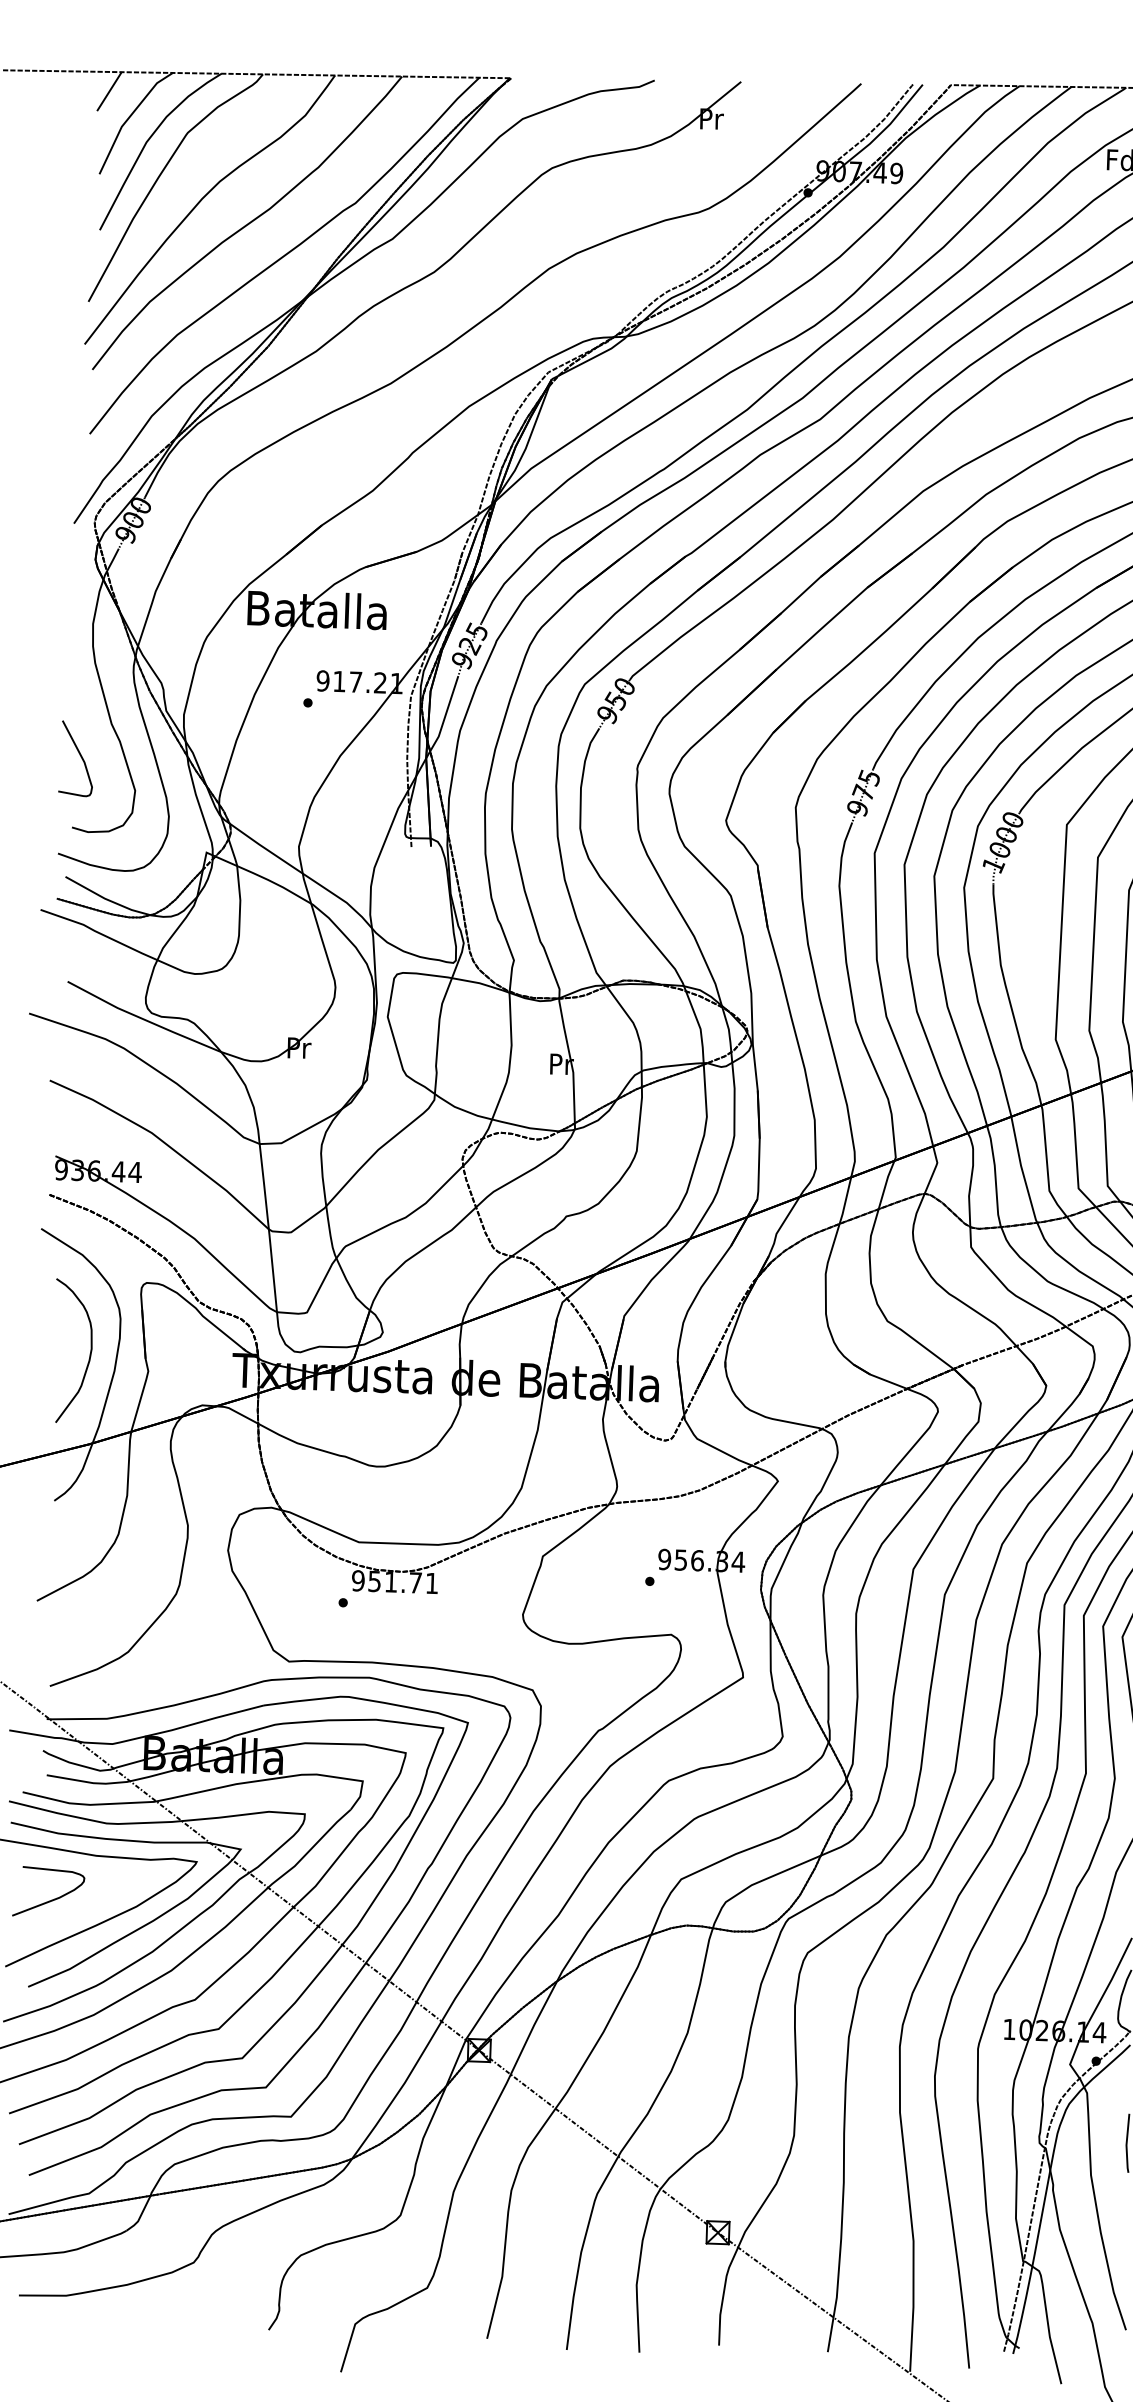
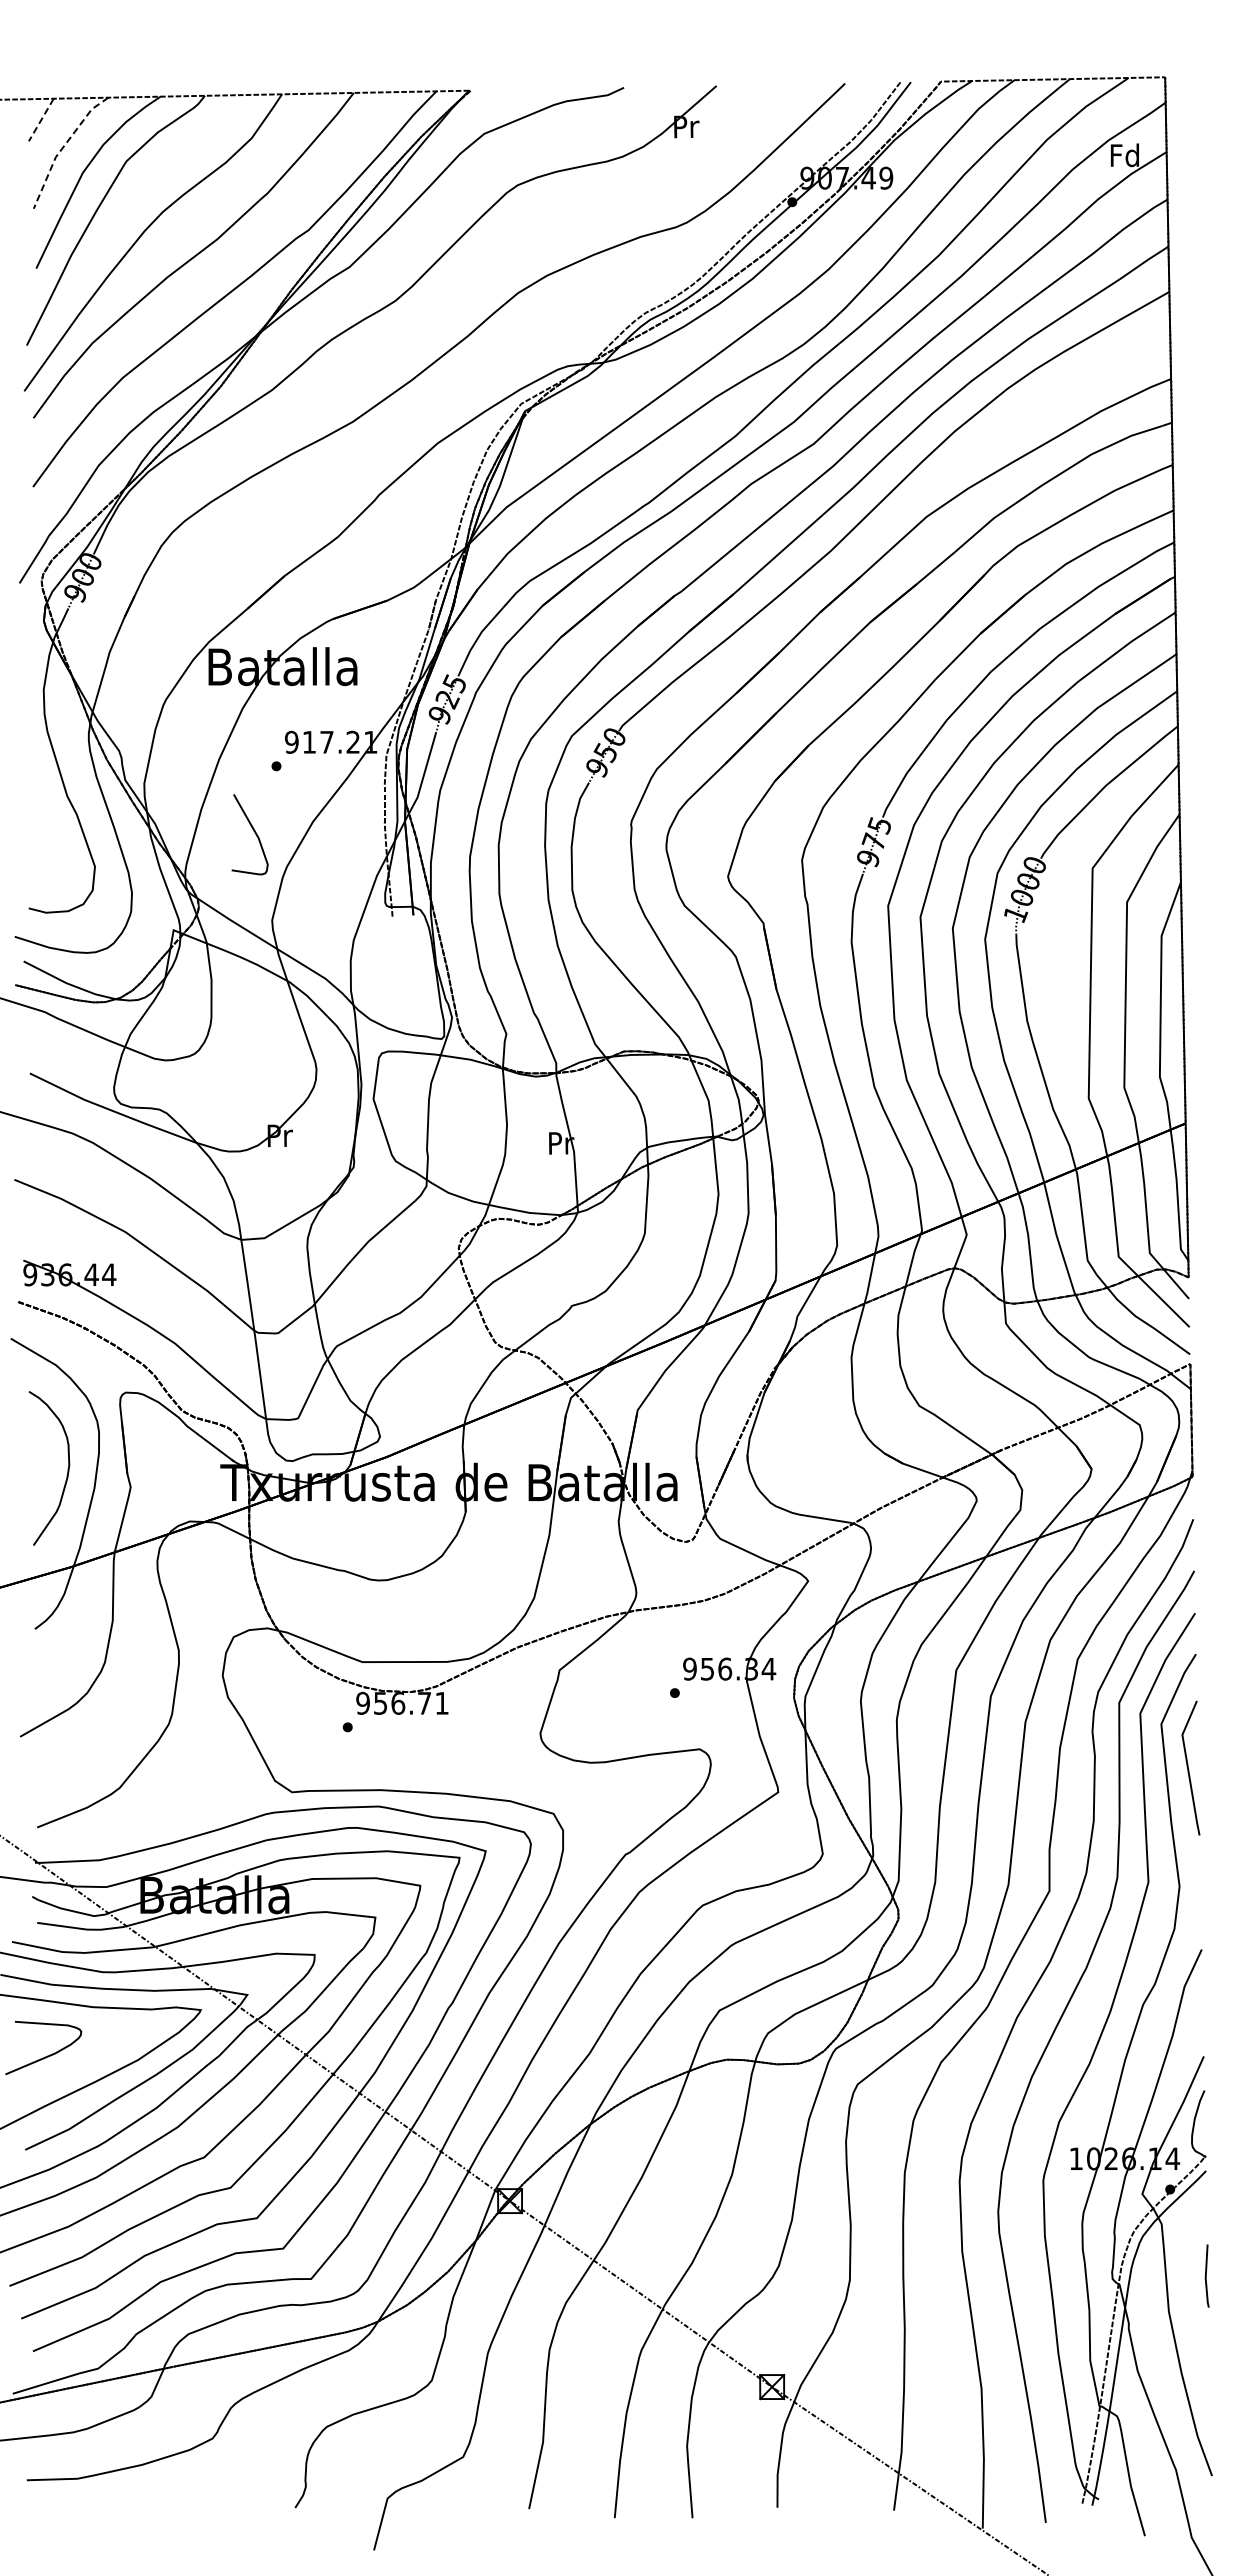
line: (109, 92) -> (41, 120), solid -> dashed
line: (129, 118) -> (63, 147), solid -> dashed
curve: (79, 755) -> (253, 831), moved
text: (391, 1582) -> (398, 1703), 951.71 -> 956.71

